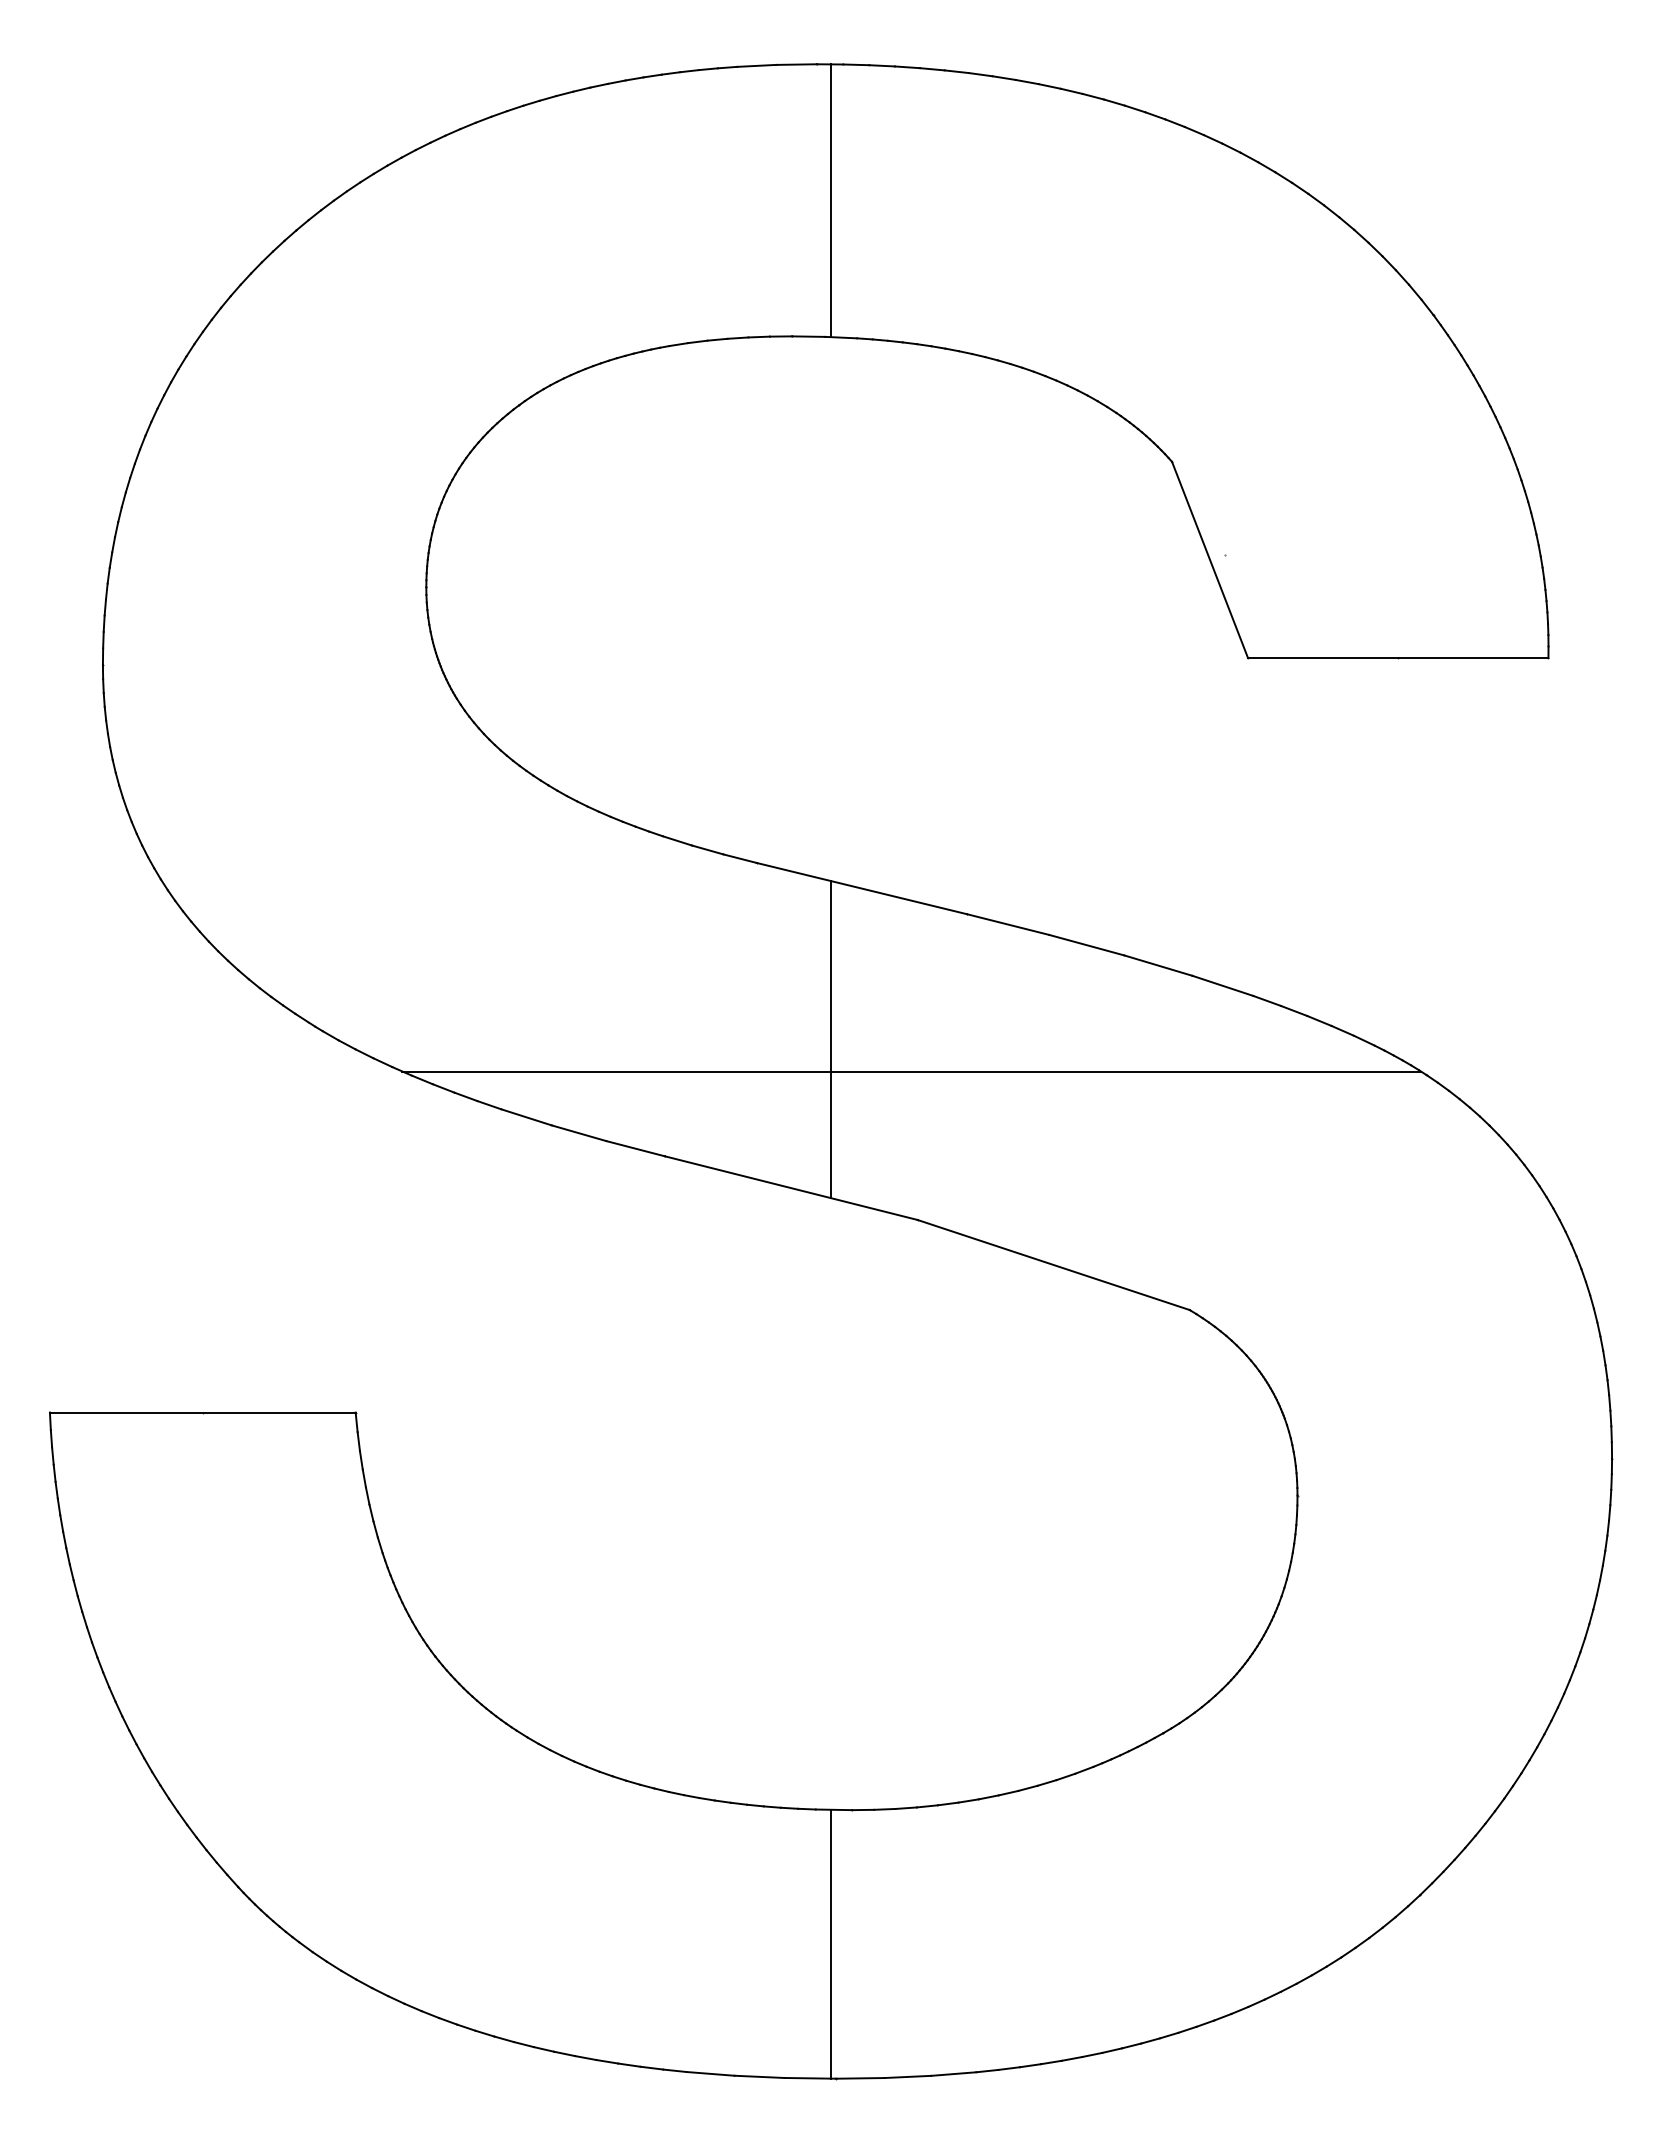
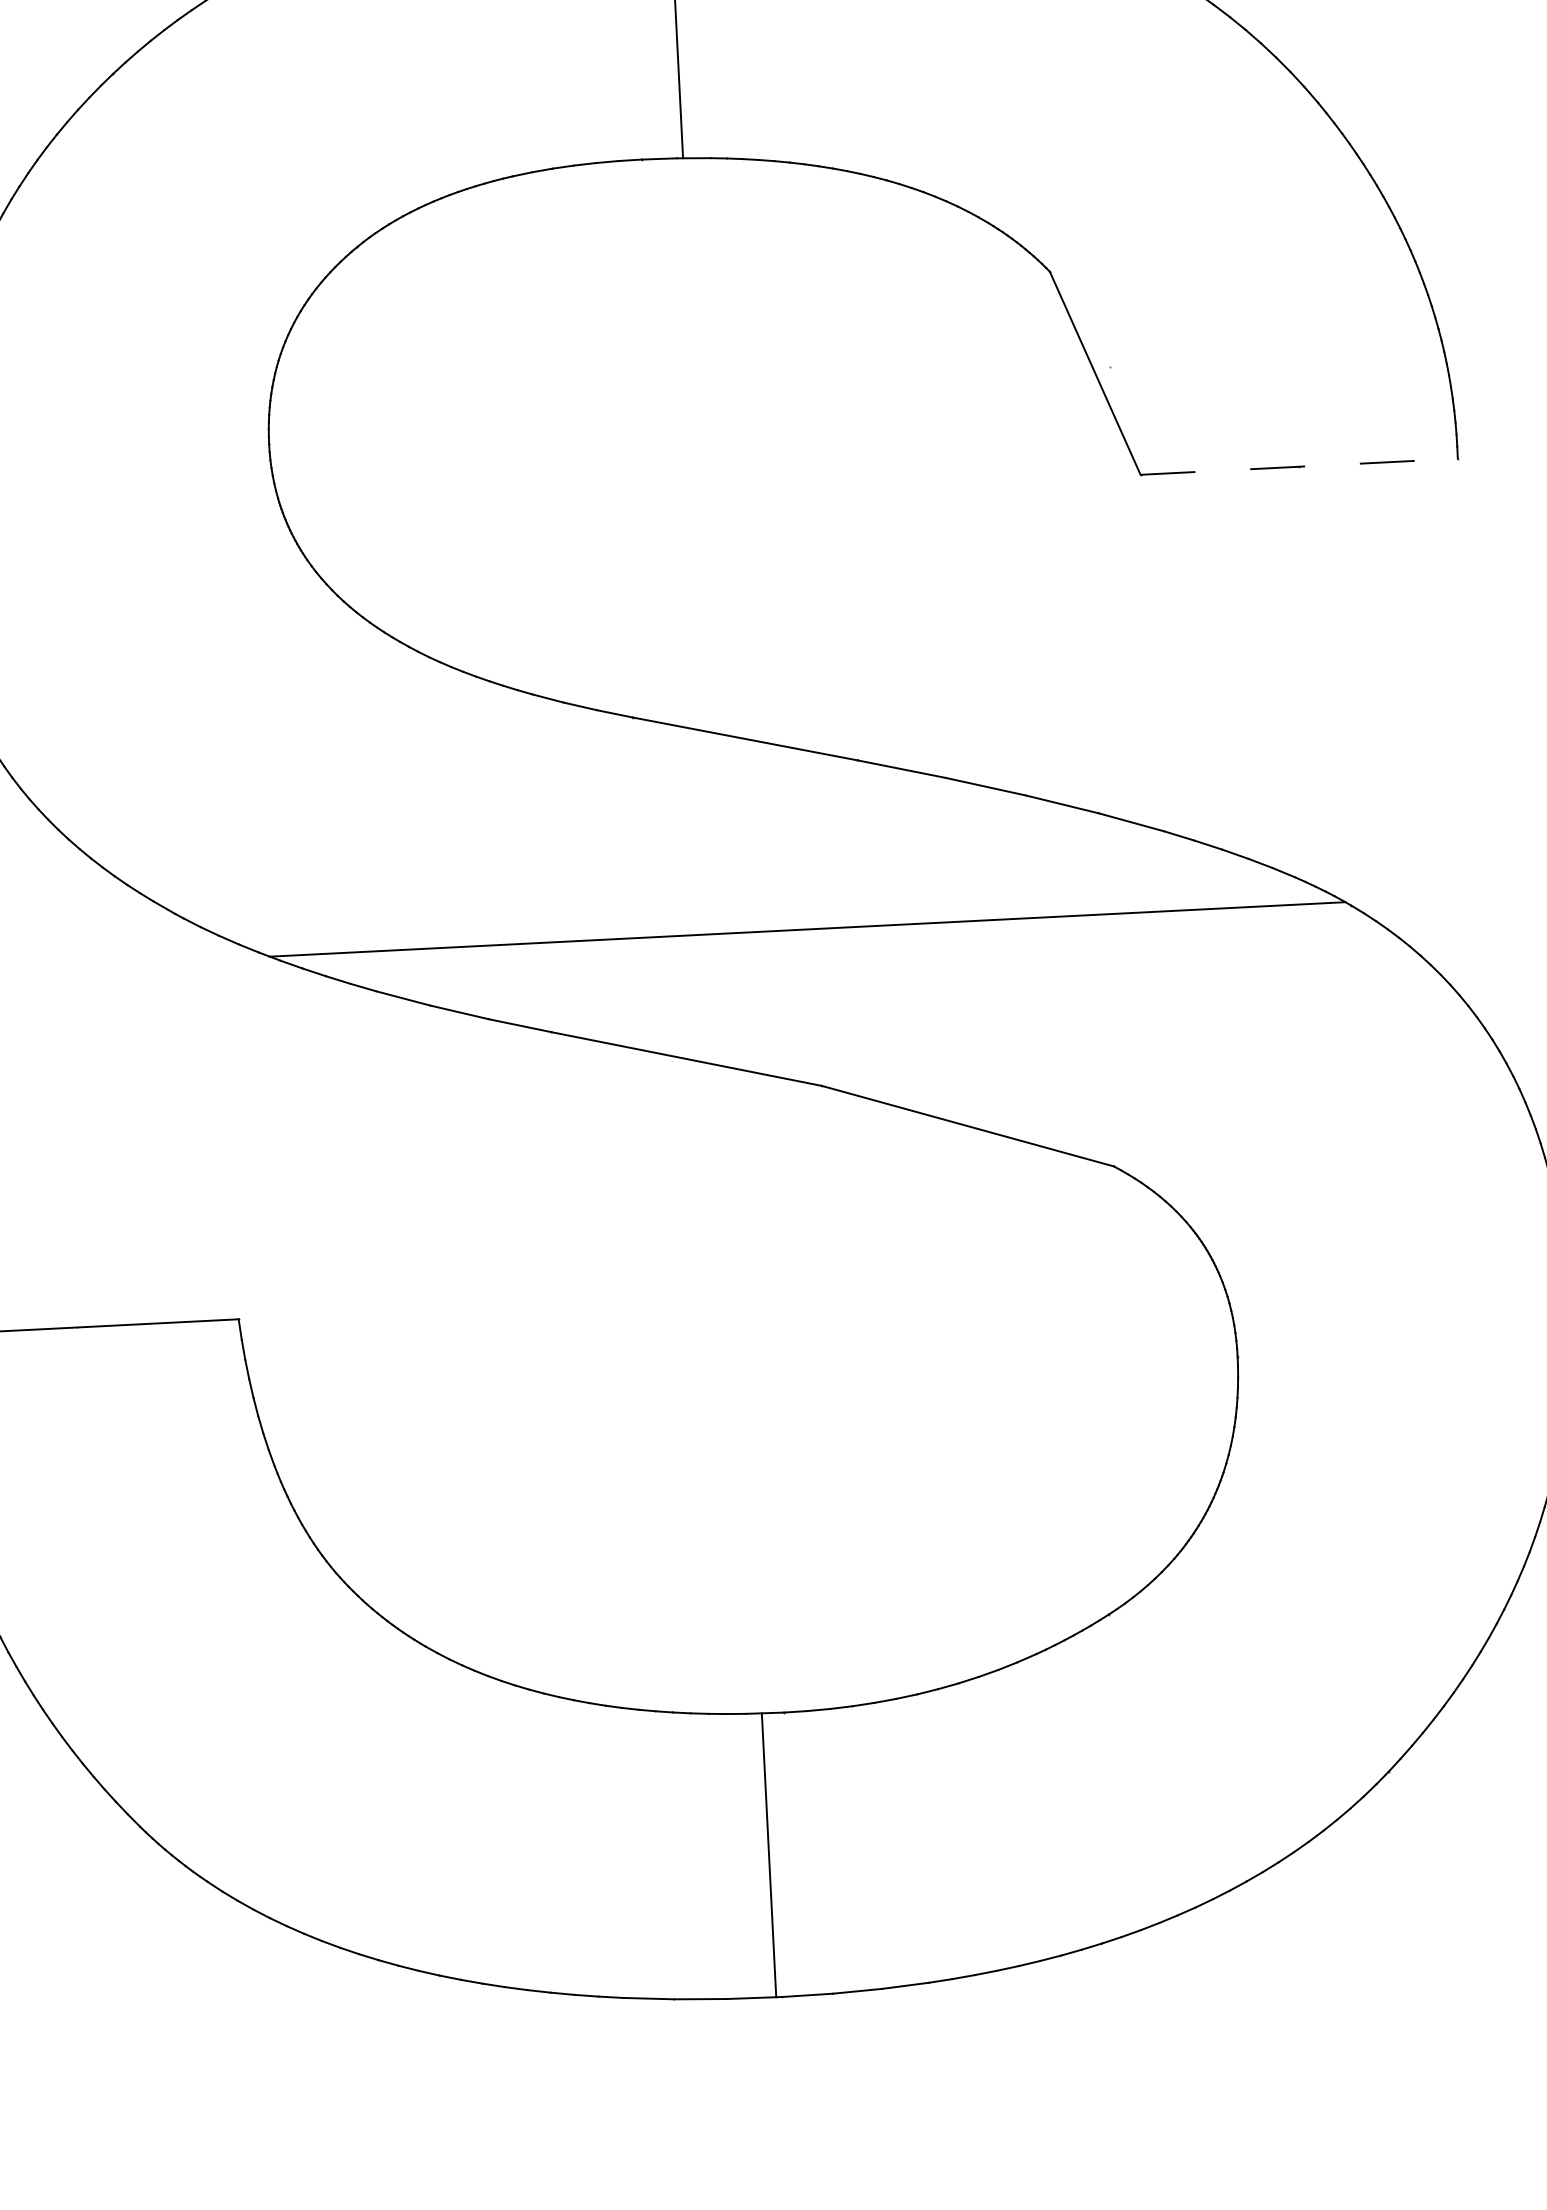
line: (1398, 658) -> (1299, 467), solid -> dashed
line: (831, 1039) -> (721, 899), removed

